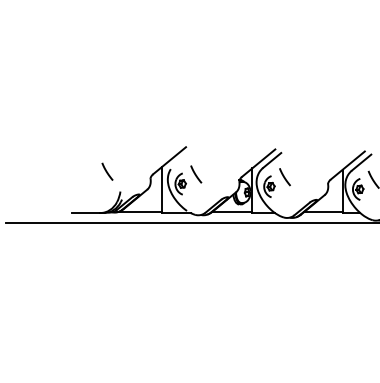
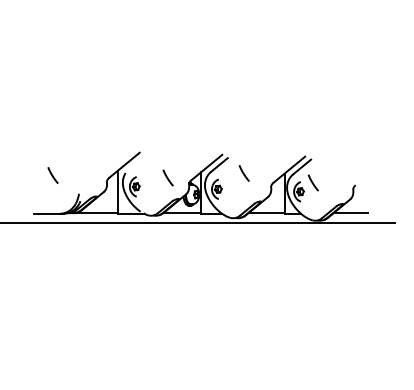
line: (106, 171) -> (52, 175), moved
line: (195, 173) -> (167, 177), moved
line: (284, 177) -> (243, 173), moved

